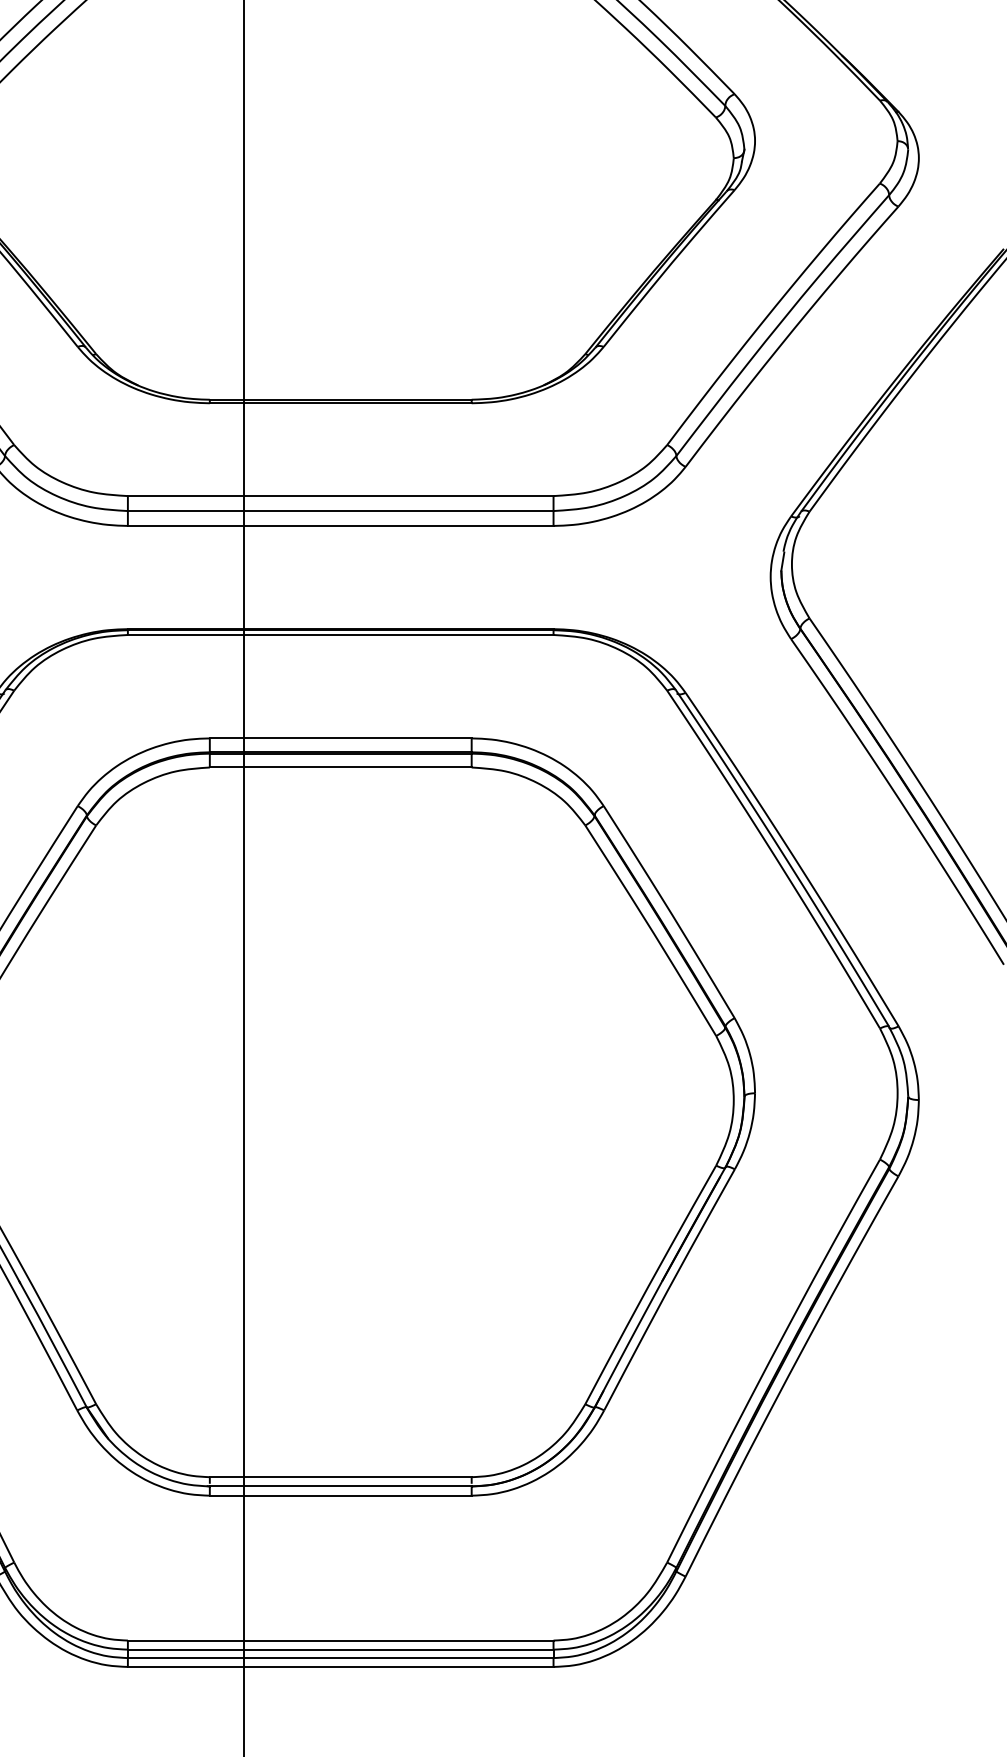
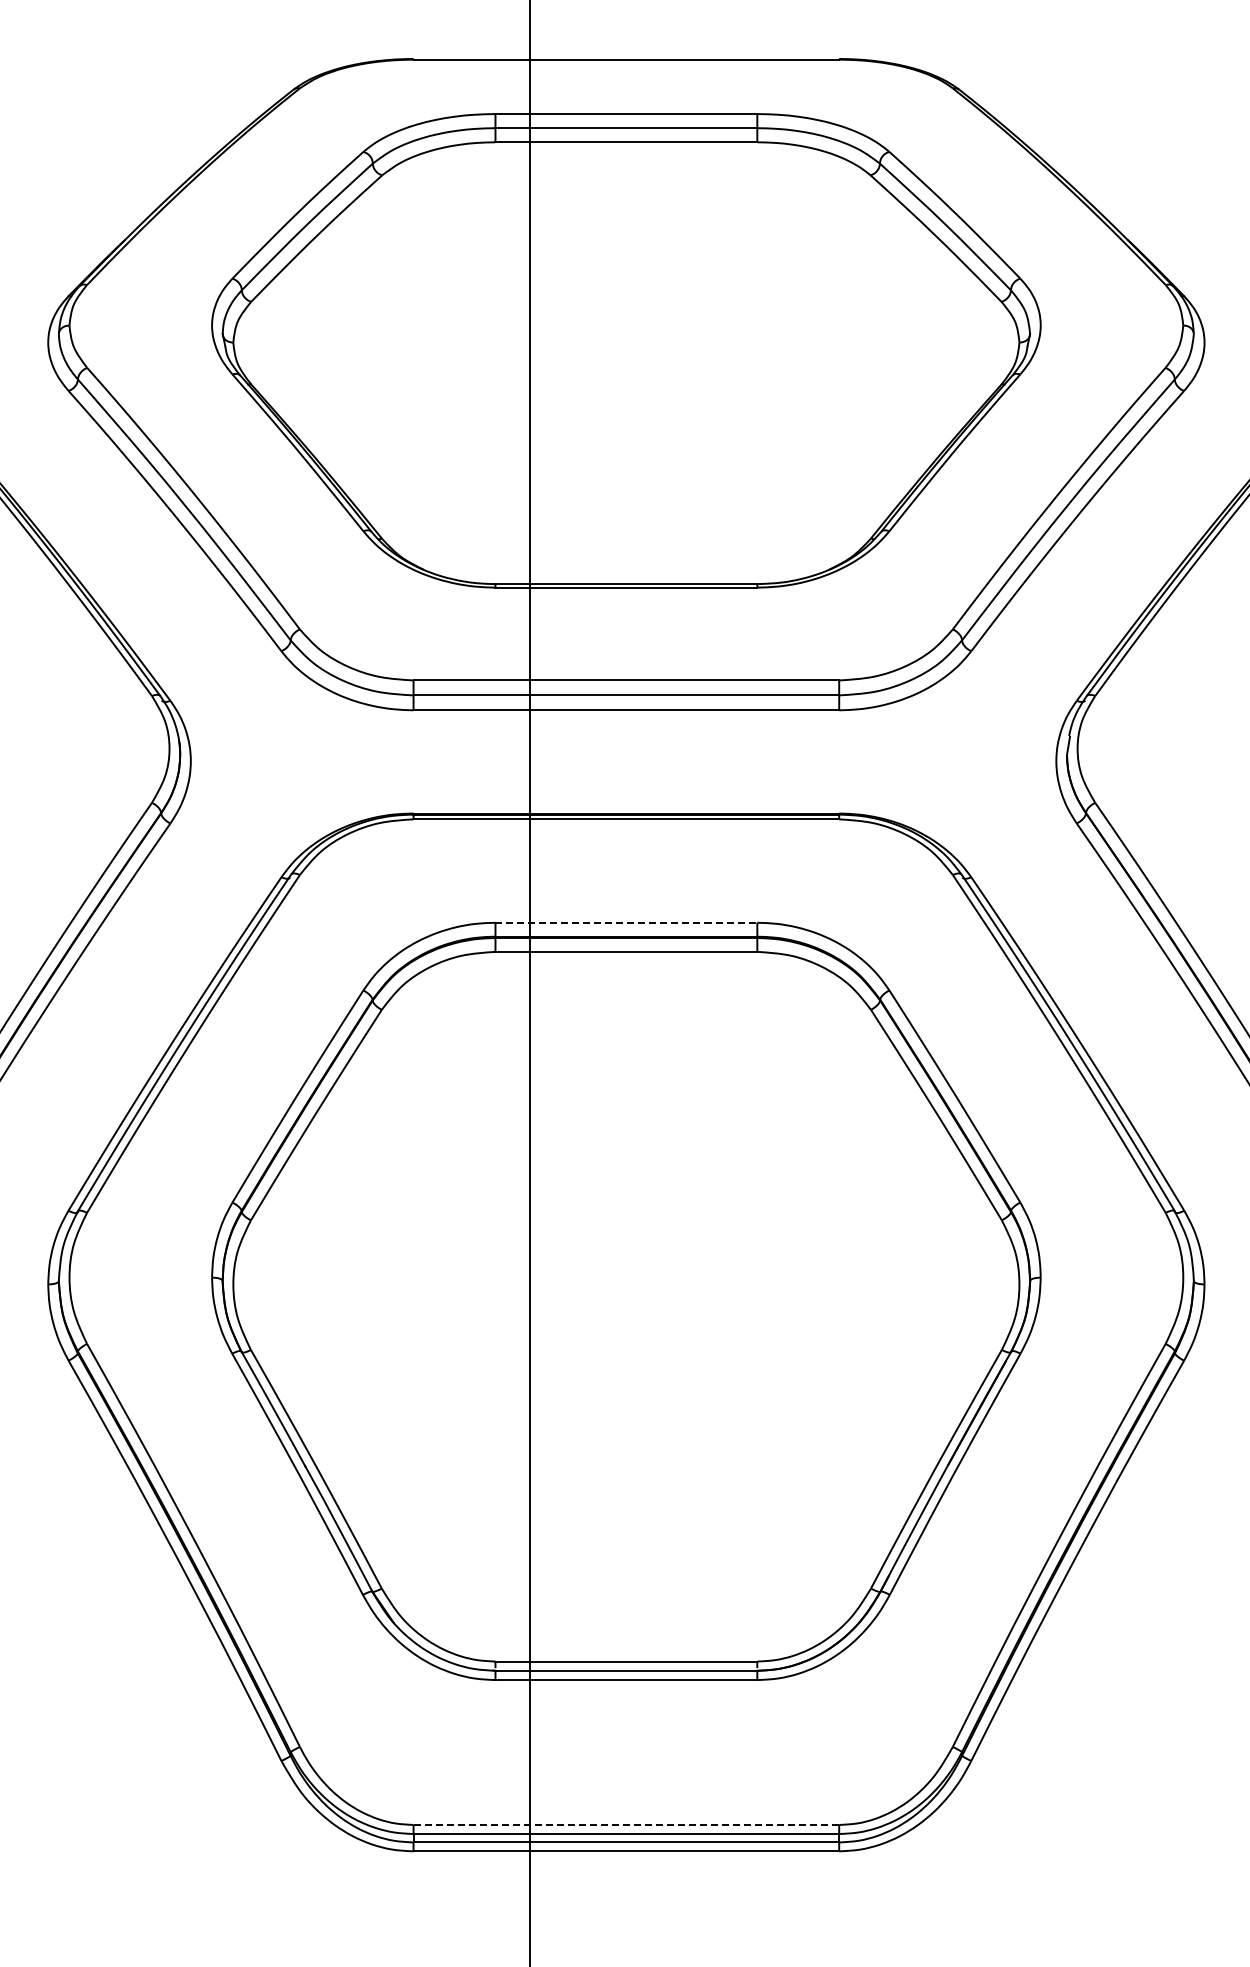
line: (340, 738) -> (626, 922), solid -> dashed
line: (340, 1640) -> (626, 1824), solid -> dashed

